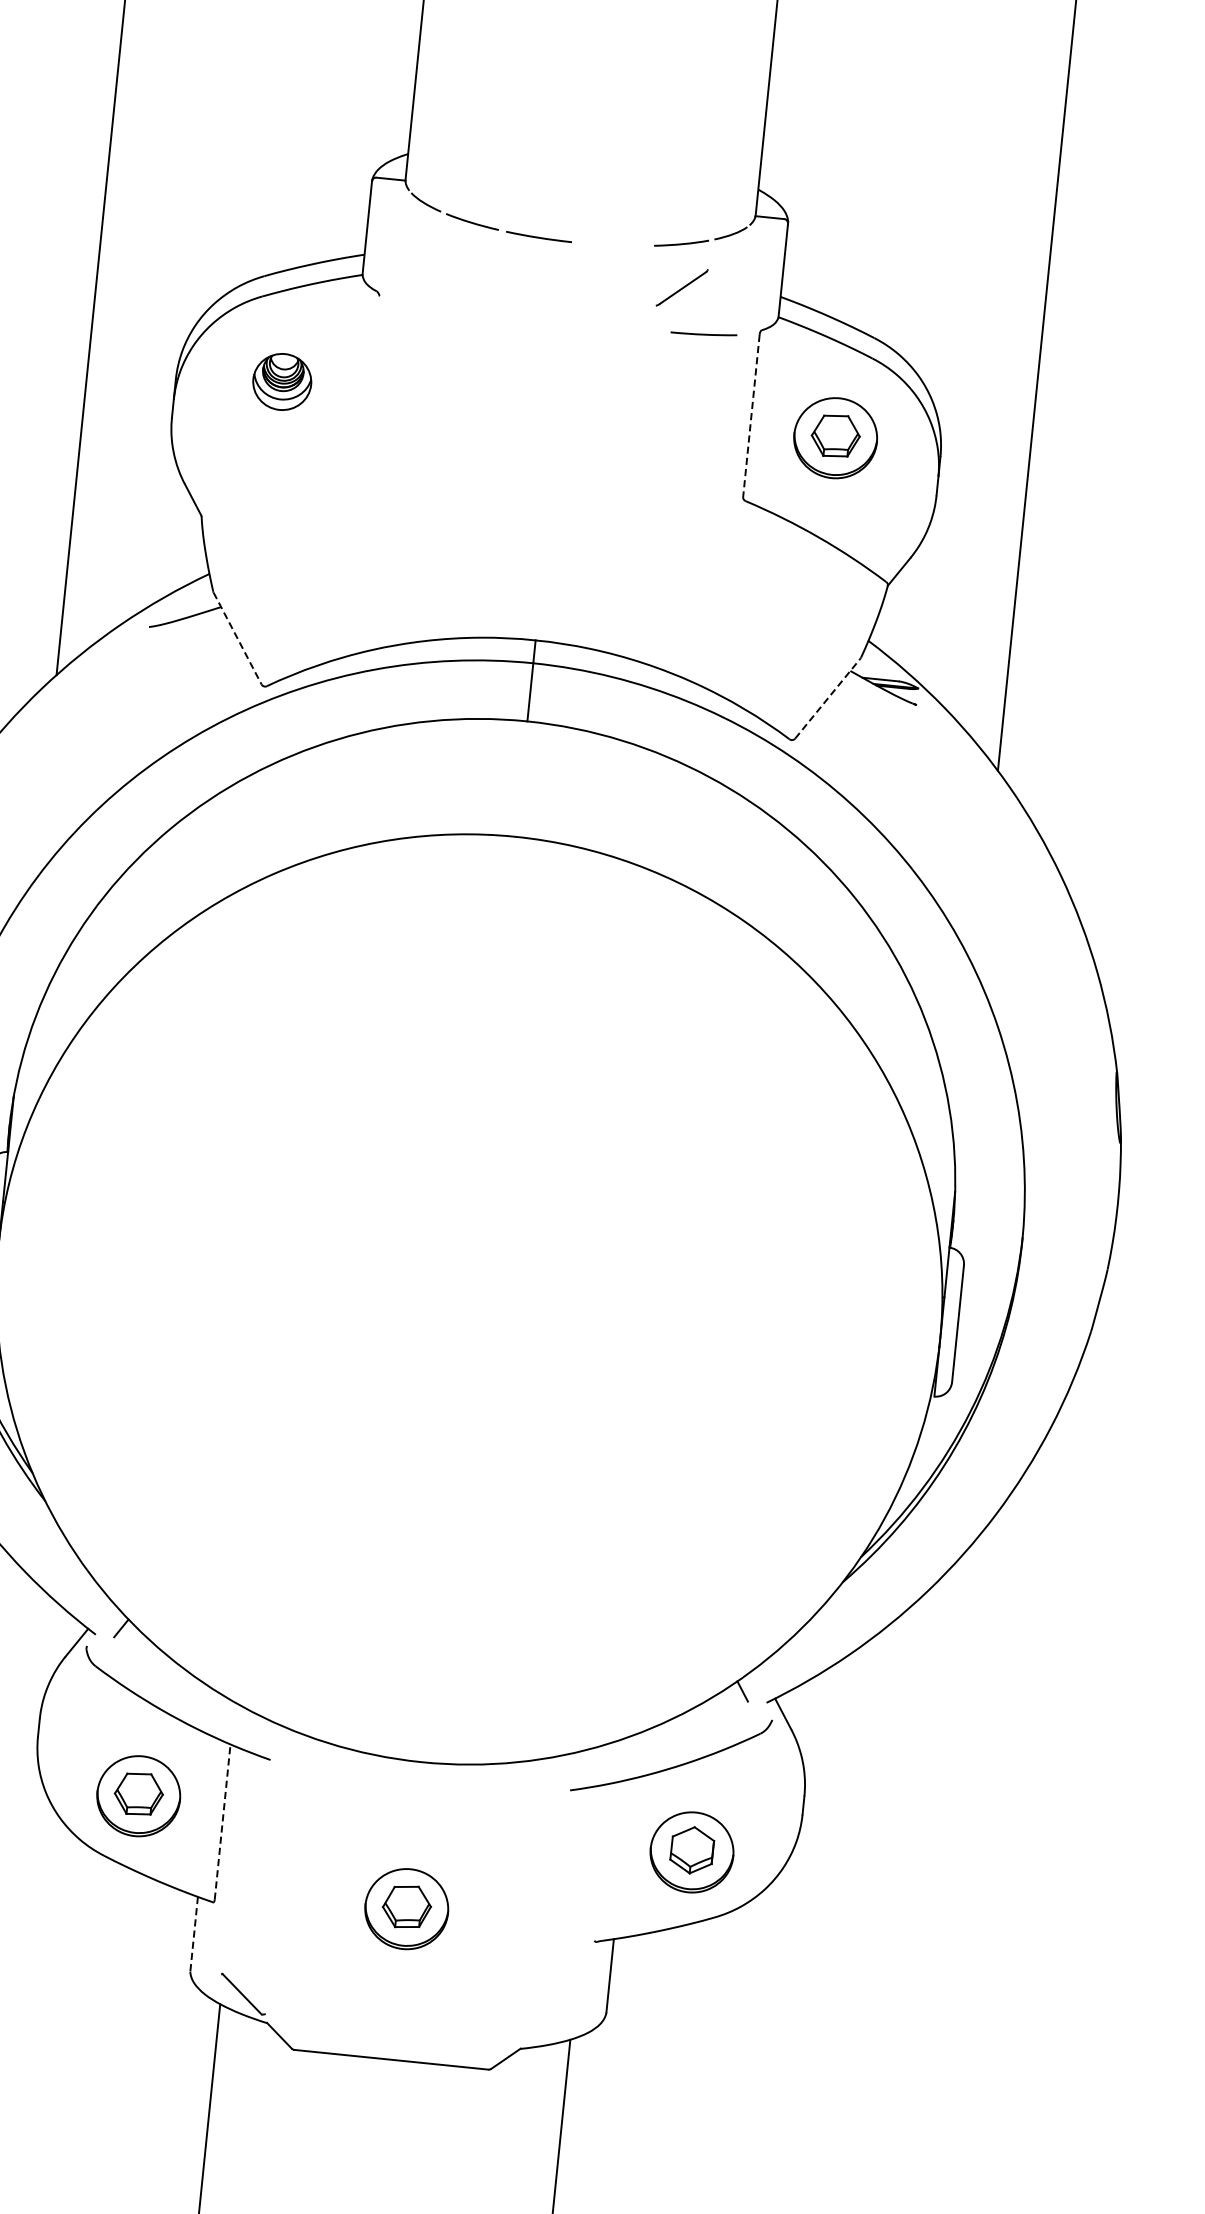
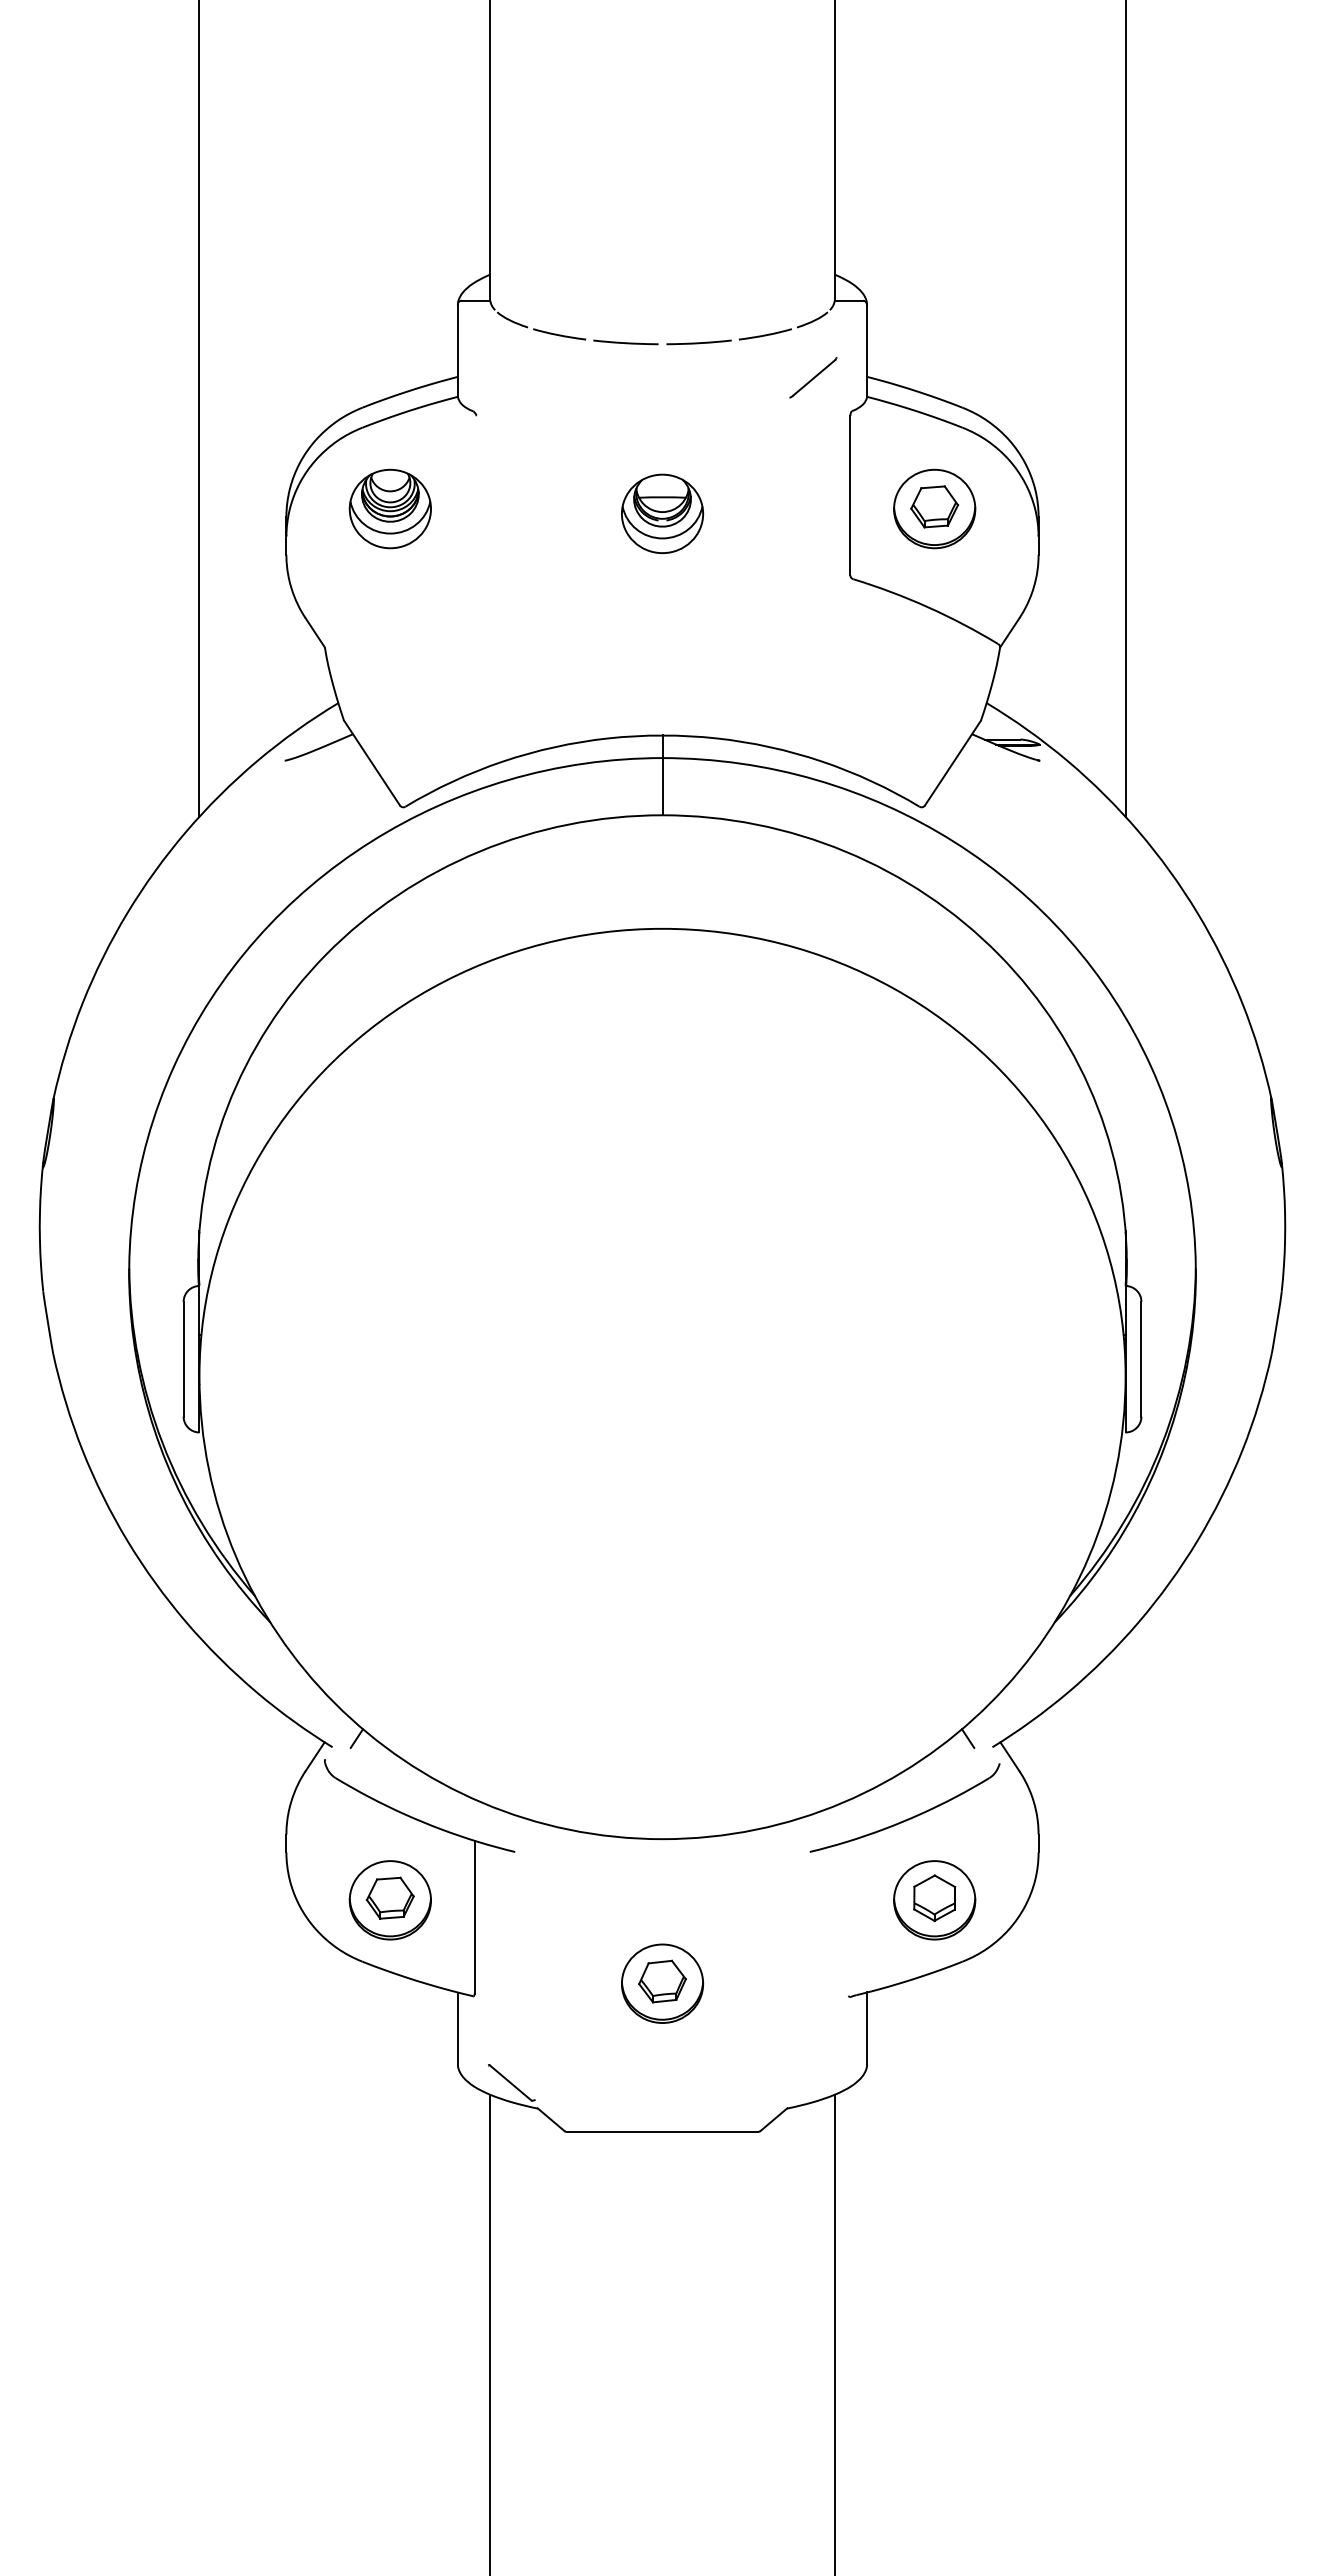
line: (682, 287) -> (813, 377), moved
line: (703, 333) -> (698, 342), moved
part: (281, 381) -> (389, 508), size x1.43
part: (558, 414) -> (662, 513), added
line: (751, 415) -> (850, 495), dashed -> solid
line: (237, 638) -> (372, 763), dashed -> solid
line: (827, 698) -> (952, 763), dashed -> solid
line: (222, 1821) -> (474, 1916), dashed -> solid
line: (193, 1934) -> (457, 2029), dashed -> solid

